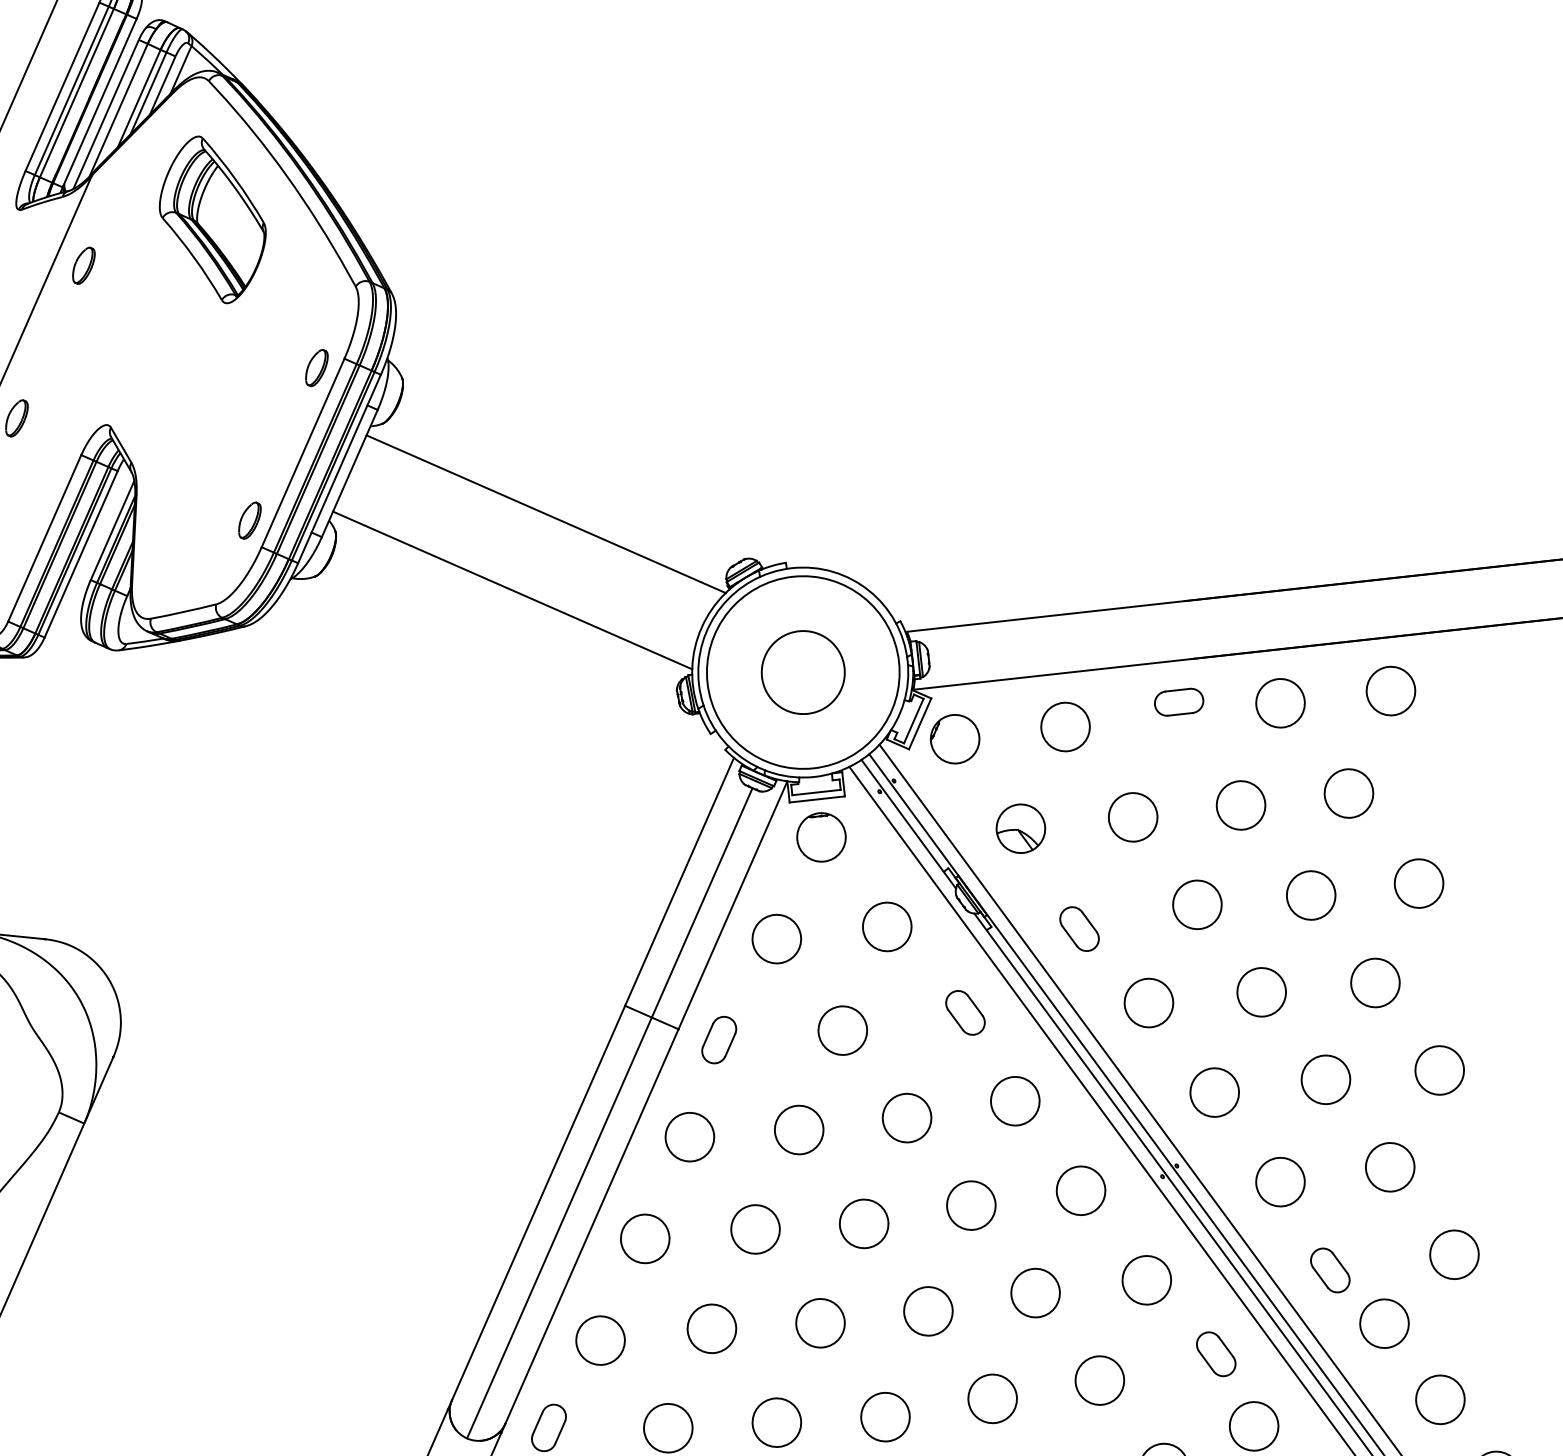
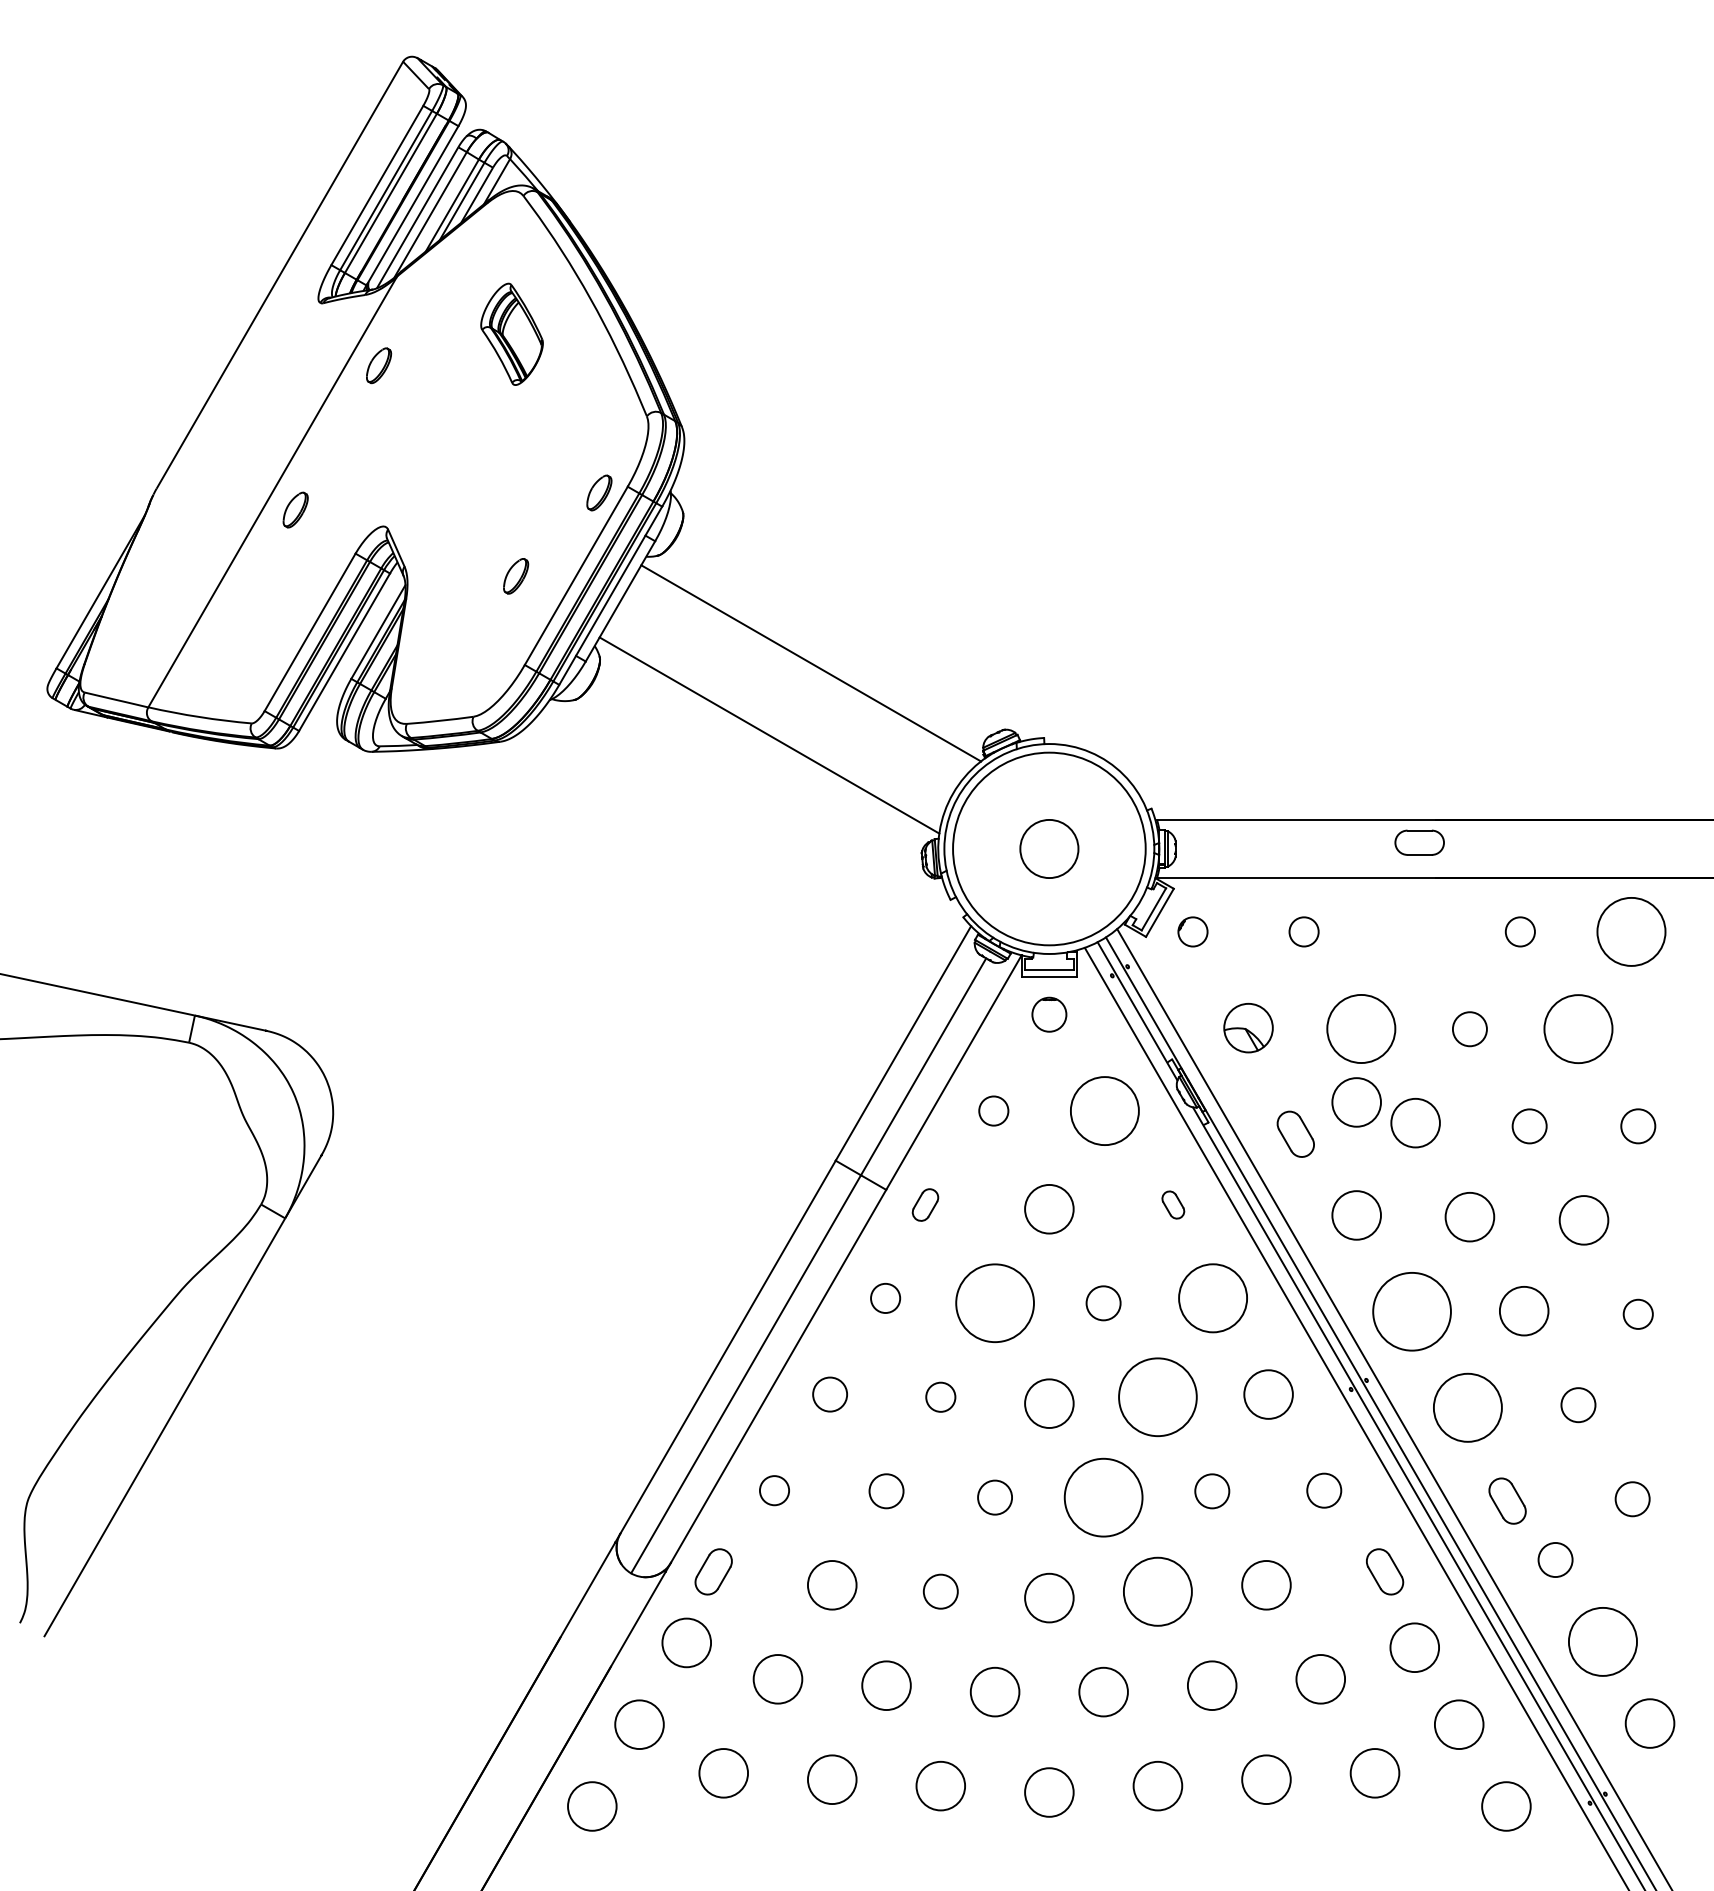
part: (212, 220) -> (511, 334), size x0.6
part: (250, 520) -> (516, 576), moved
circle: (803, 672) -> (1049, 848), size x0.7
circle: (1390, 690) -> (1631, 931), size x1.4
part: (1178, 702) -> (1419, 842), moved
circle: (1280, 702) -> (1520, 931), size x0.6
circle: (1064, 726) -> (1303, 931), size x0.6
part: (954, 738) -> (1192, 931), size x0.6
circle: (1348, 792) -> (1578, 1028), size x1.4
circle: (1240, 805) -> (1469, 1029), size x0.7
circle: (1133, 817) -> (1361, 1029), size x1.4
part: (821, 837) -> (1049, 1014), size x0.7
circle: (1418, 883) -> (1637, 1126), size x0.7
circle: (1136, 890) -> (1356, 1102), added
circle: (1310, 895) -> (1529, 1126), size x0.7
circle: (886, 926) -> (1104, 1110), size x1.4
circle: (776, 938) -> (993, 1110), size x0.6
part: (965, 1012) -> (1173, 1204), size x0.6
part: (719, 1039) -> (925, 1204), size x0.7
circle: (1438, 1070) -> (1637, 1314), size x0.6
circle: (1214, 1092) -> (1412, 1311), size x1.6
circle: (1014, 1101) -> (1212, 1298), size x1.4
circle: (906, 1118) -> (1103, 1303), size x0.7
circle: (798, 1129) -> (994, 1302), size x1.6
circle: (689, 1137) -> (885, 1298), size x0.6
circle: (1390, 1166) -> (1578, 1404), size x0.7
circle: (1280, 1181) -> (1467, 1407), size x1.4
circle: (970, 1204) -> (1157, 1396), size x1.6
circle: (755, 1228) -> (940, 1396), size x0.6
circle: (644, 1238) -> (829, 1394), size x0.7
circle: (1454, 1255) -> (1632, 1499), size x0.7
circle: (1147, 1279) -> (1324, 1490), size x0.7
circle: (1035, 1293) -> (1212, 1491), size x0.7
circle: (928, 1311) -> (1103, 1497), size x1.6
circle: (819, 1323) -> (994, 1497), size x0.7
circle: (1384, 1323) -> (1555, 1559), size x0.7
circle: (711, 1328) -> (886, 1490), size x0.7
circle: (600, 1340) -> (774, 1490), size x0.6
circle: (992, 1398) -> (1157, 1591), size x1.4
circle: (1440, 1399) -> (1602, 1641), size x1.4
circle: (776, 1422) -> (940, 1591), size x0.7

